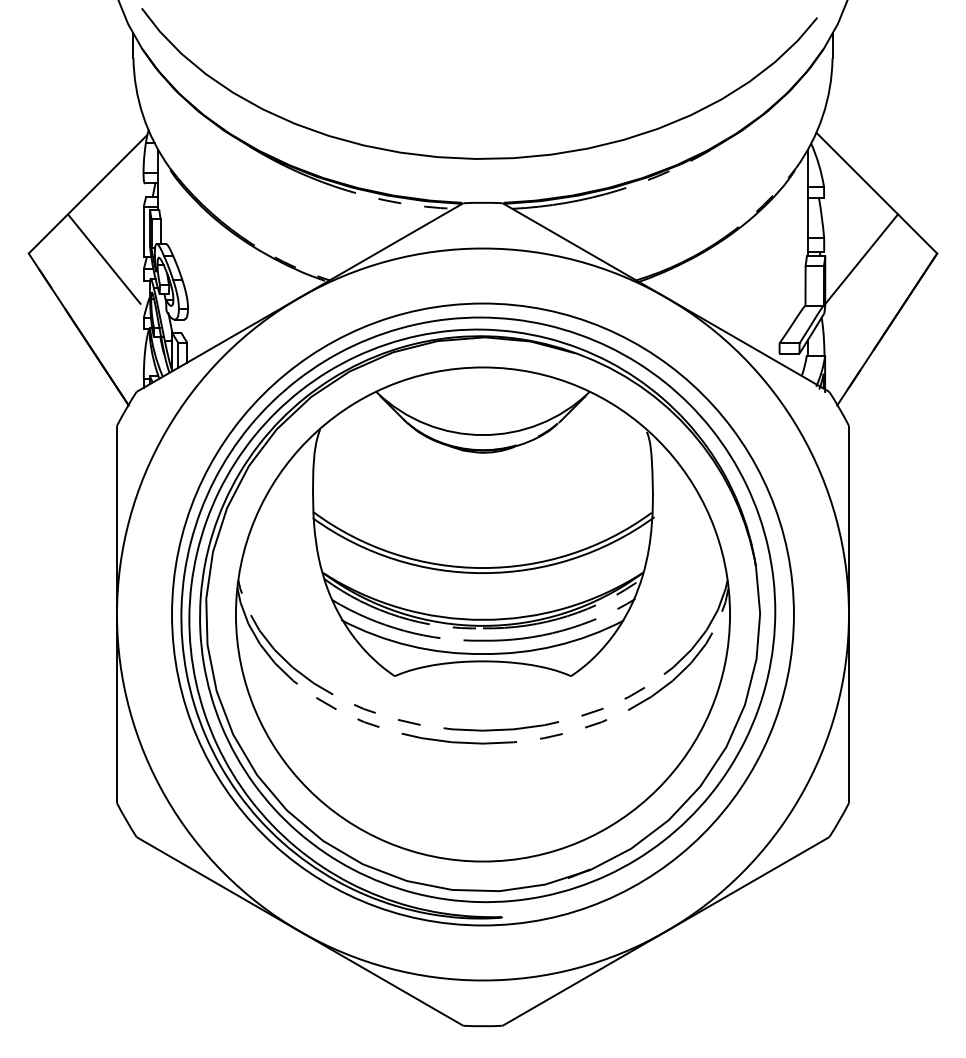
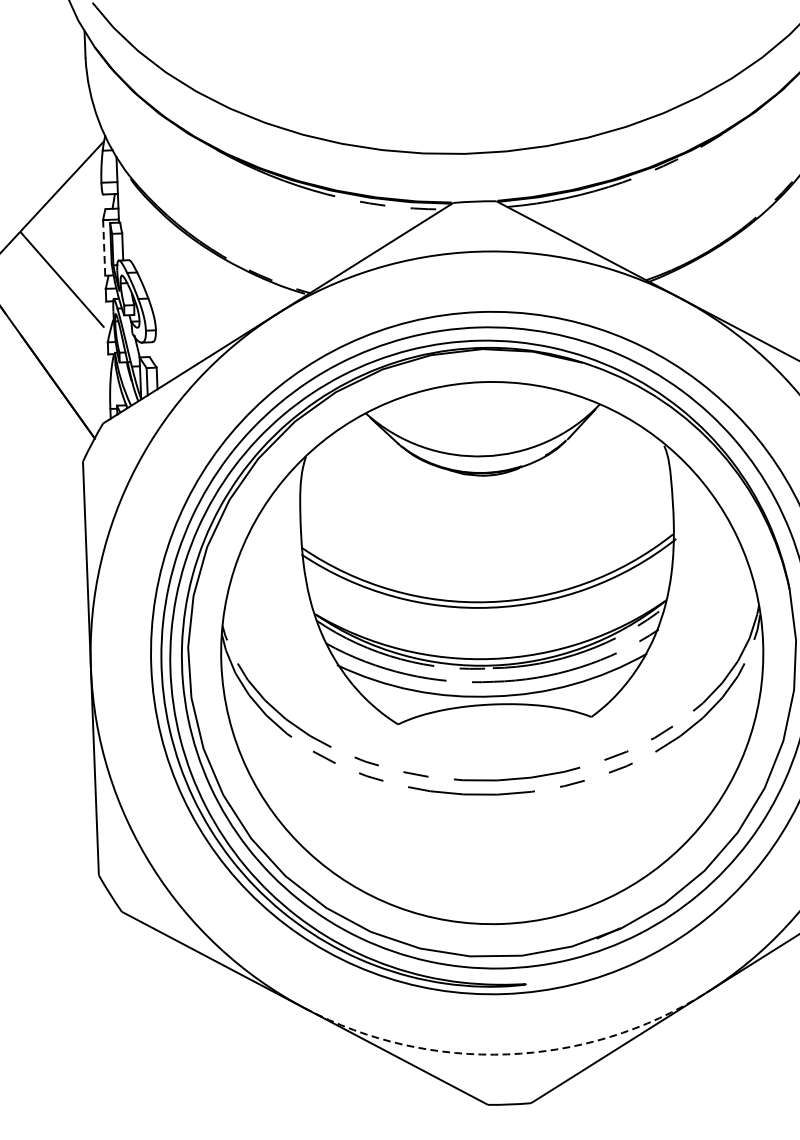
line: (143, 231) -> (103, 247), solid -> dashed
arc: (482, 980) -> (507, 1054), solid -> dashed

